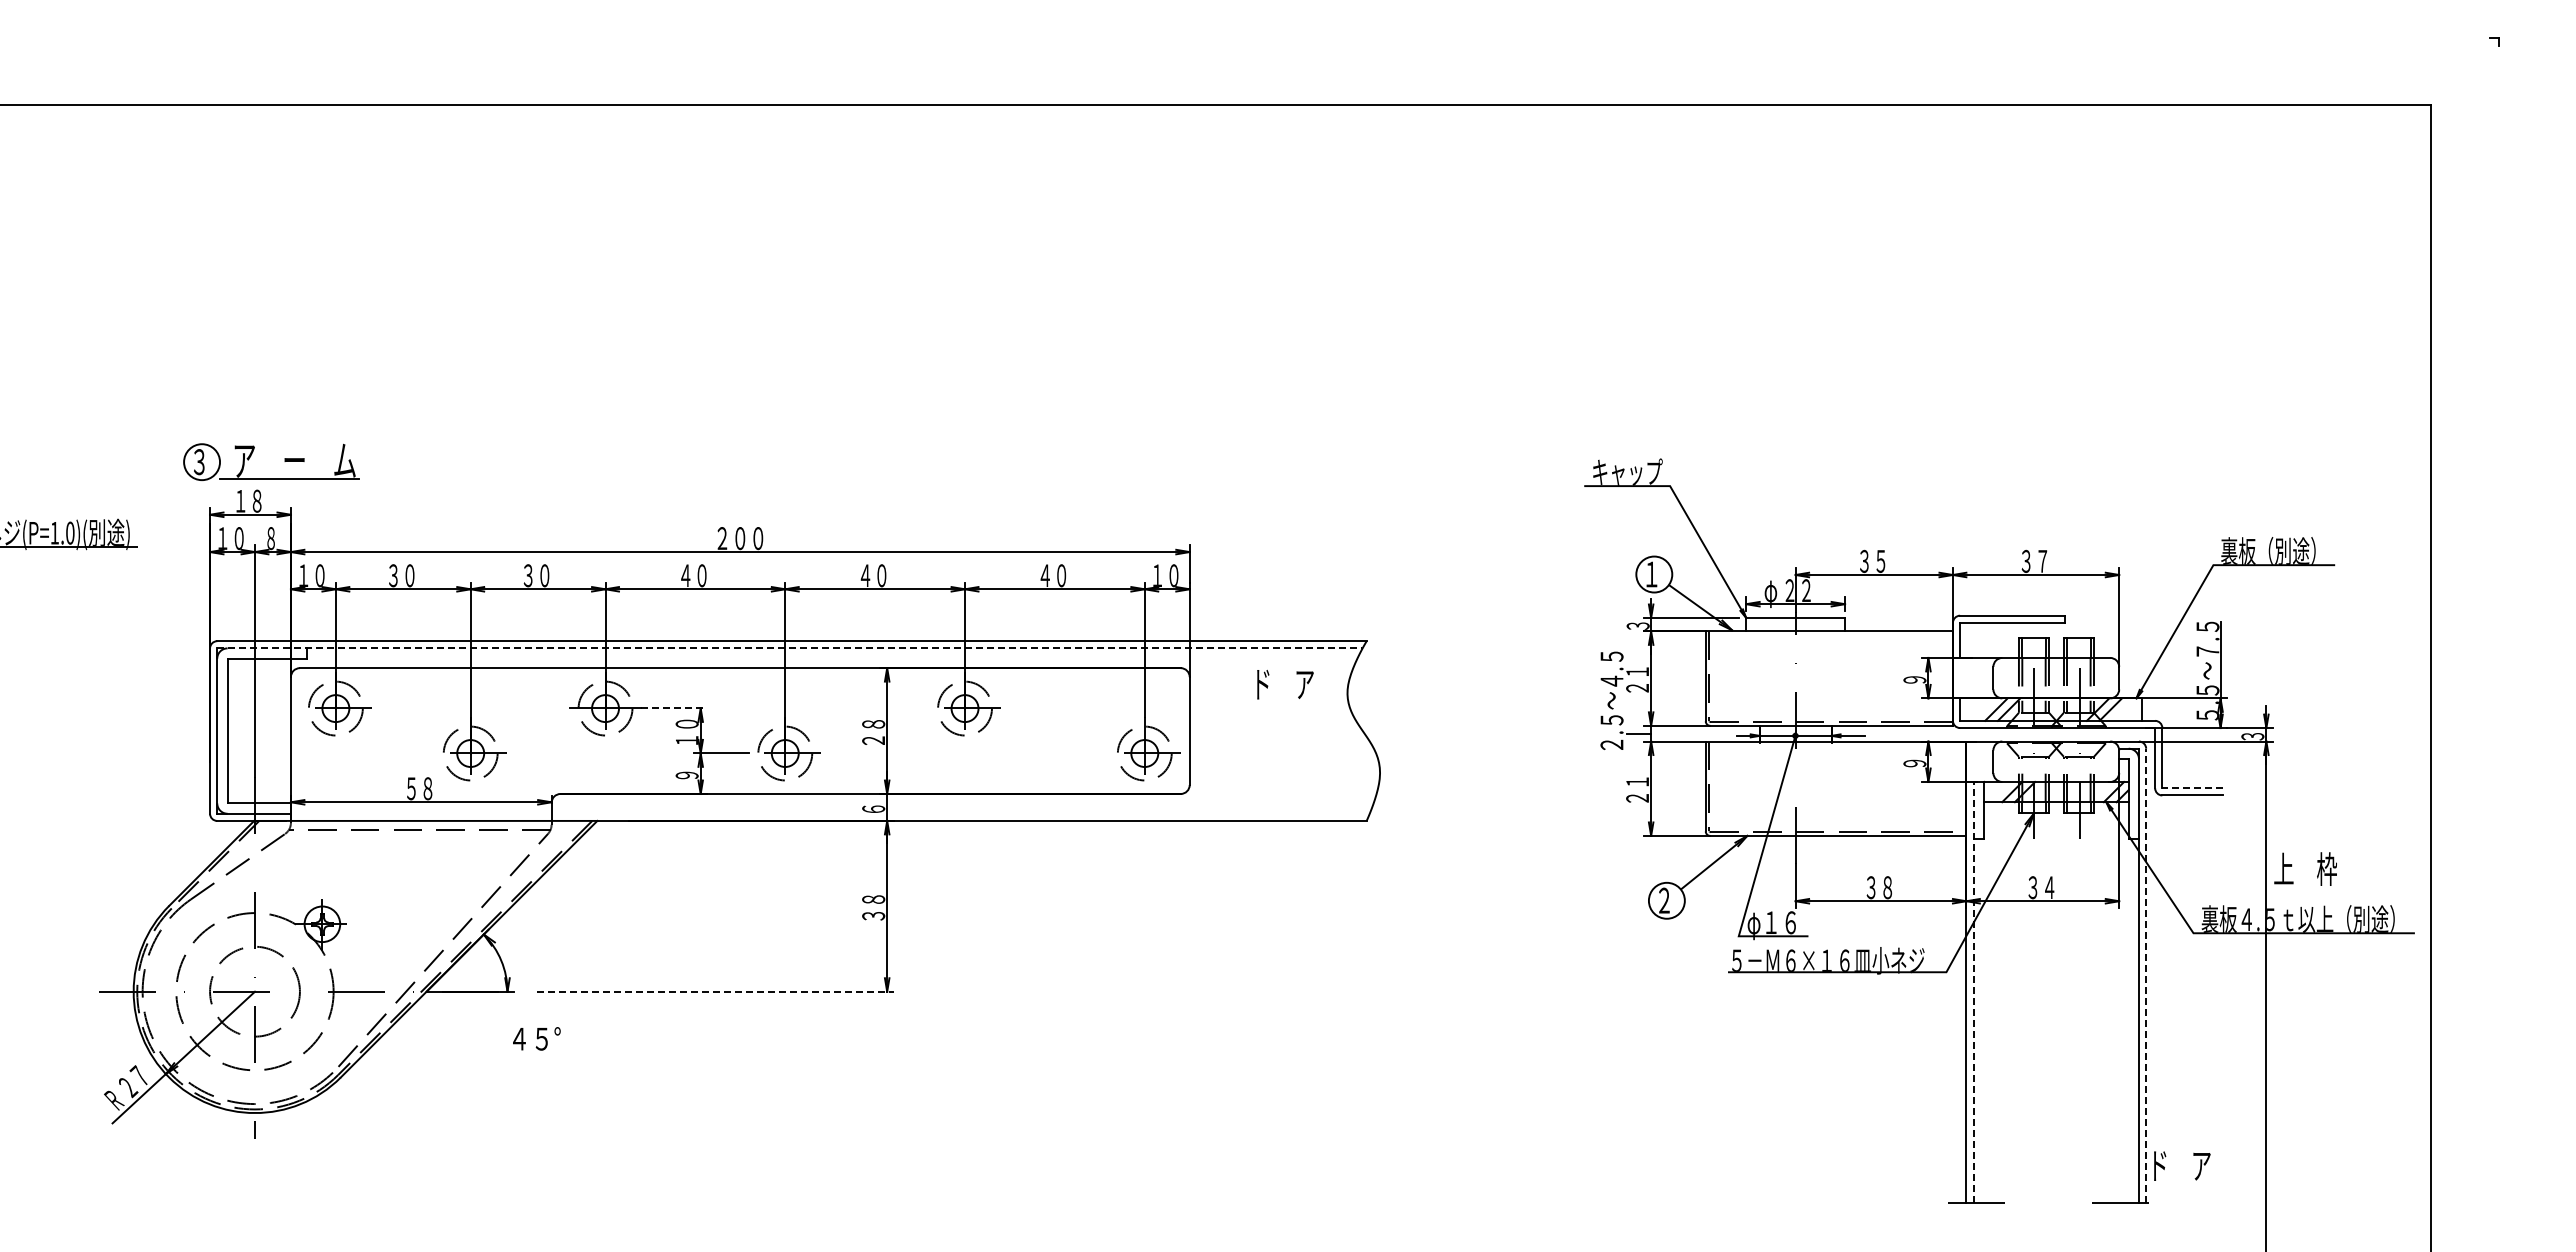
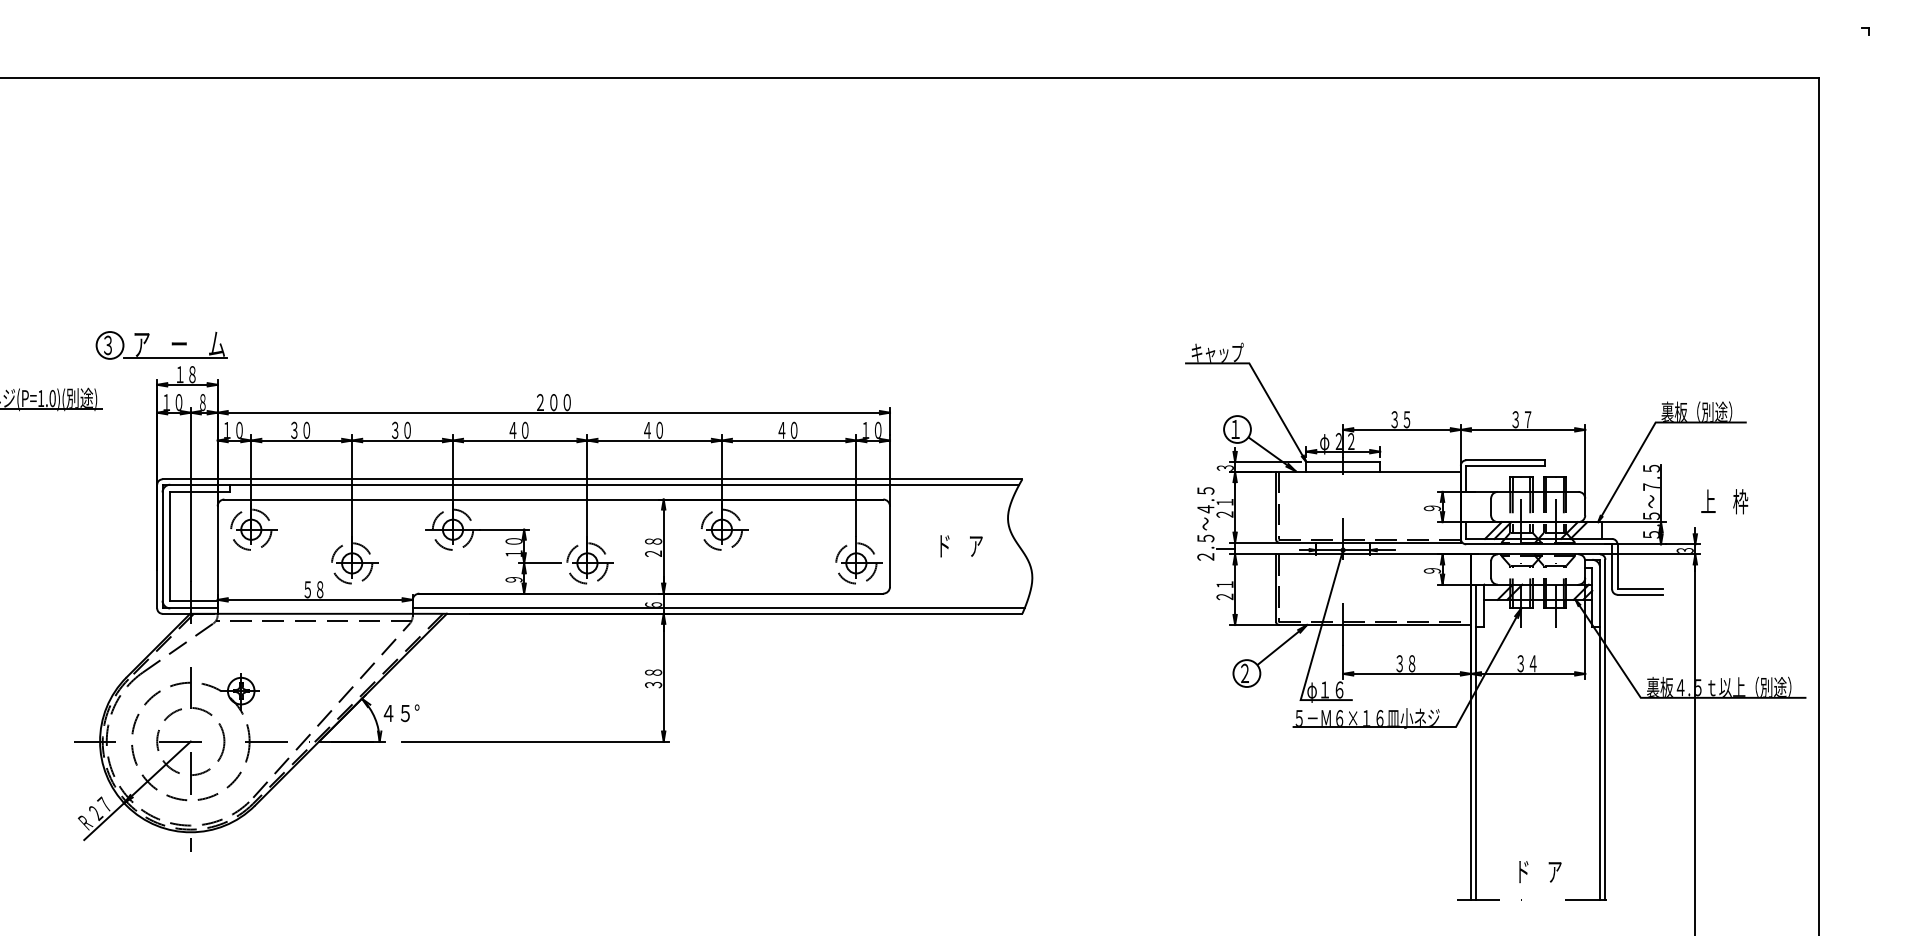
part: (284, 461) -> (171, 344), moved
line: (789, 648) -> (590, 484), dashed -> solid
text: (1285, 684) -> (961, 546), moved
line: (674, 708) -> (504, 529), dashed -> solid
line: (2191, 788) -> (1639, 589), dashed -> solid
line: (960, 813) -> (718, 608), added
text: (2305, 868) -> (1724, 501), moved
line: (2146, 975) -> (1605, 729), dashed -> solid
line: (716, 991) -> (536, 741), dashed -> solid
line: (1973, 992) -> (1476, 742), dashed -> solid
text: (536, 1038) -> (401, 712), moved
text: (2182, 1165) -> (1540, 871), moved

